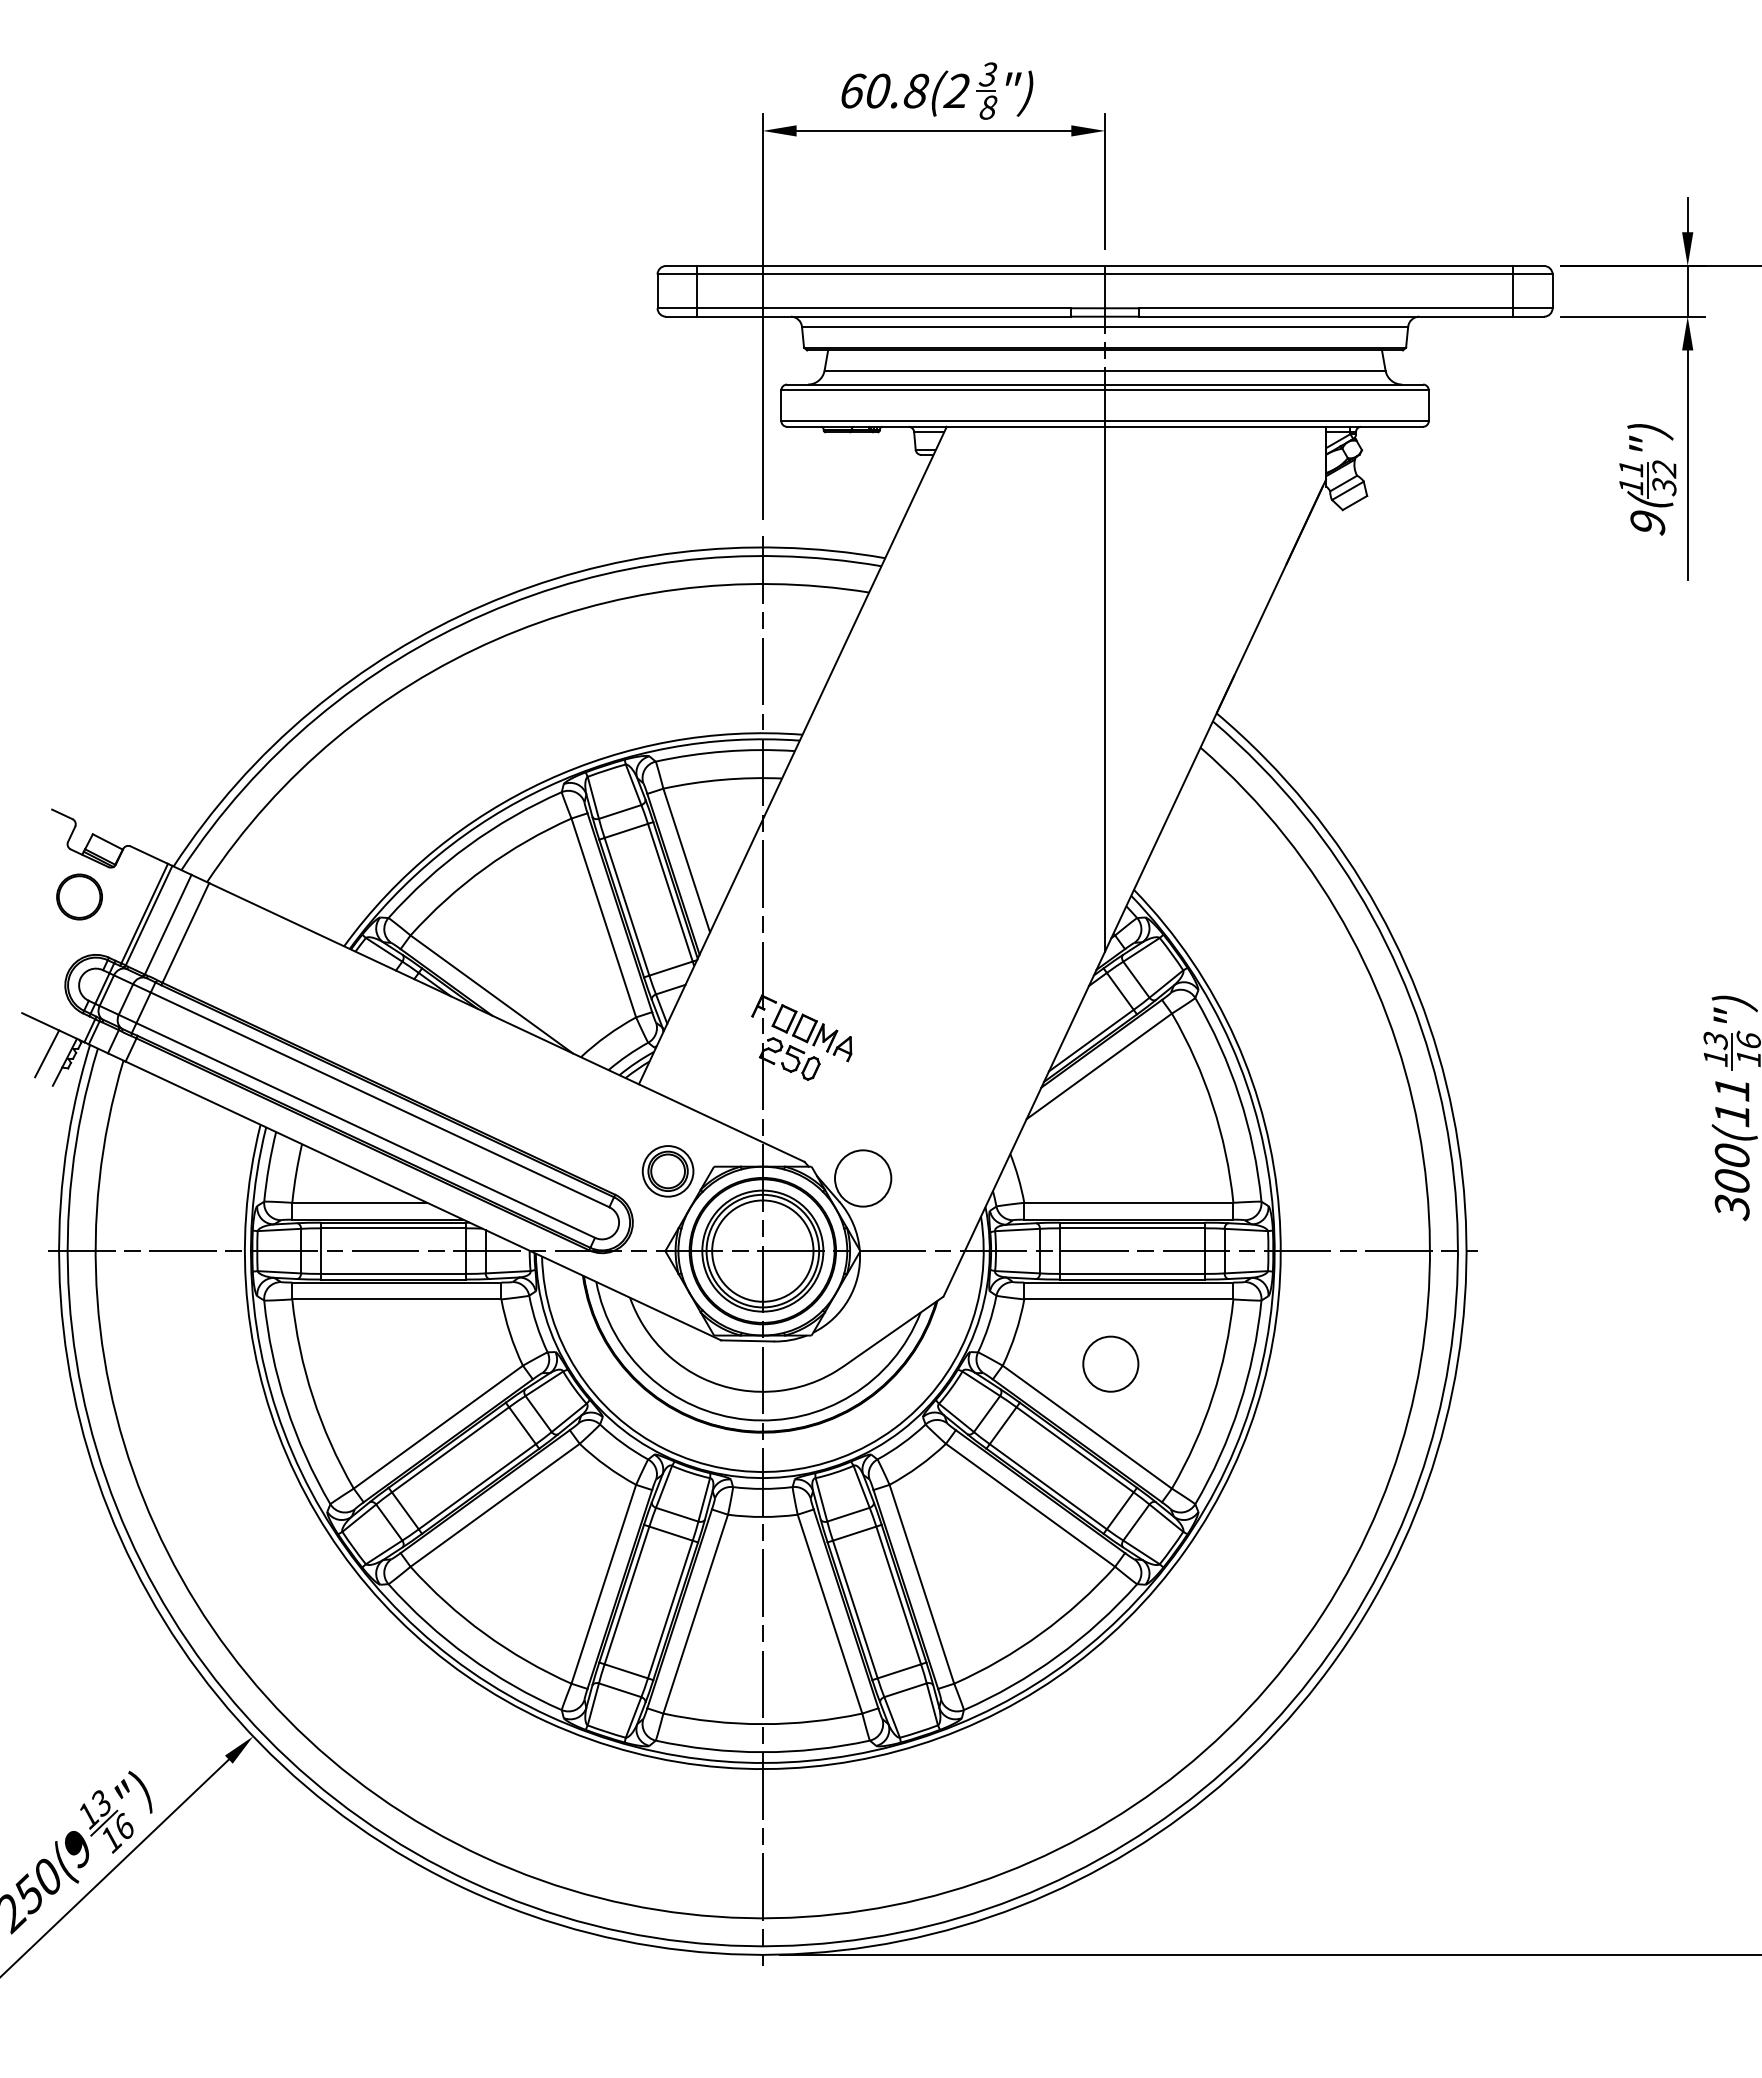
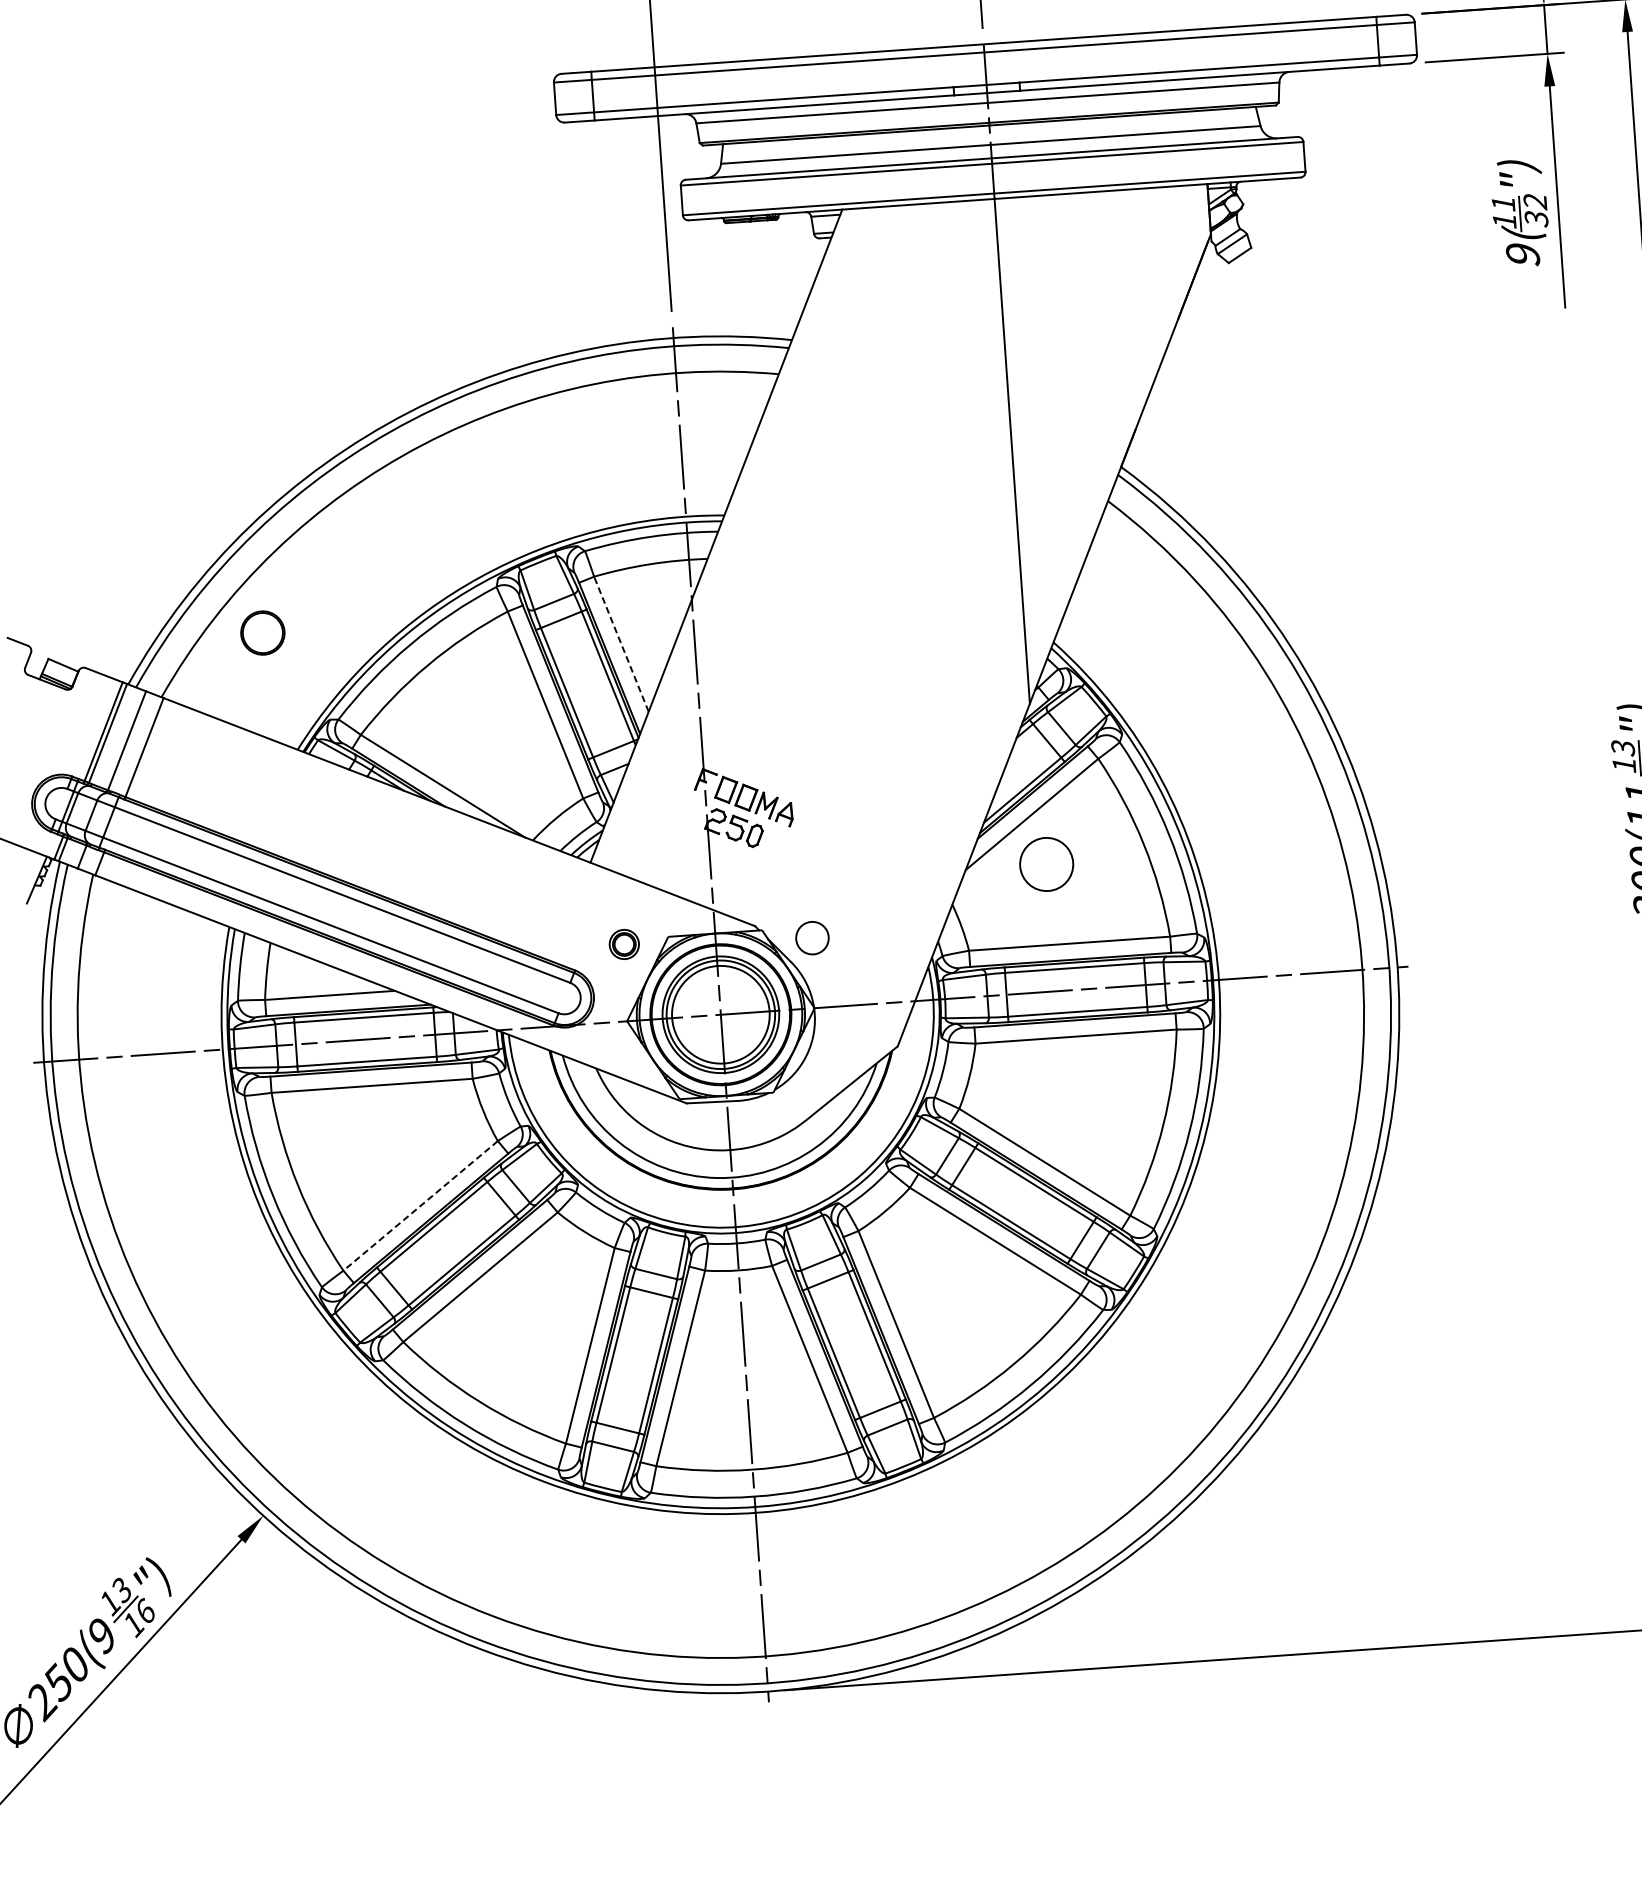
line: (686, 860) -> (621, 644), solid -> dashed
circle: (79, 896) -> (262, 632), moved
line: (47, 1053) -> (19, 872), removed
part: (667, 1171) -> (623, 944), size x0.6
circle: (863, 1178) -> (812, 938), size x0.6
circle: (1110, 1363) -> (1046, 863), moved
line: (438, 1427) -> (420, 1206), solid -> dashed

